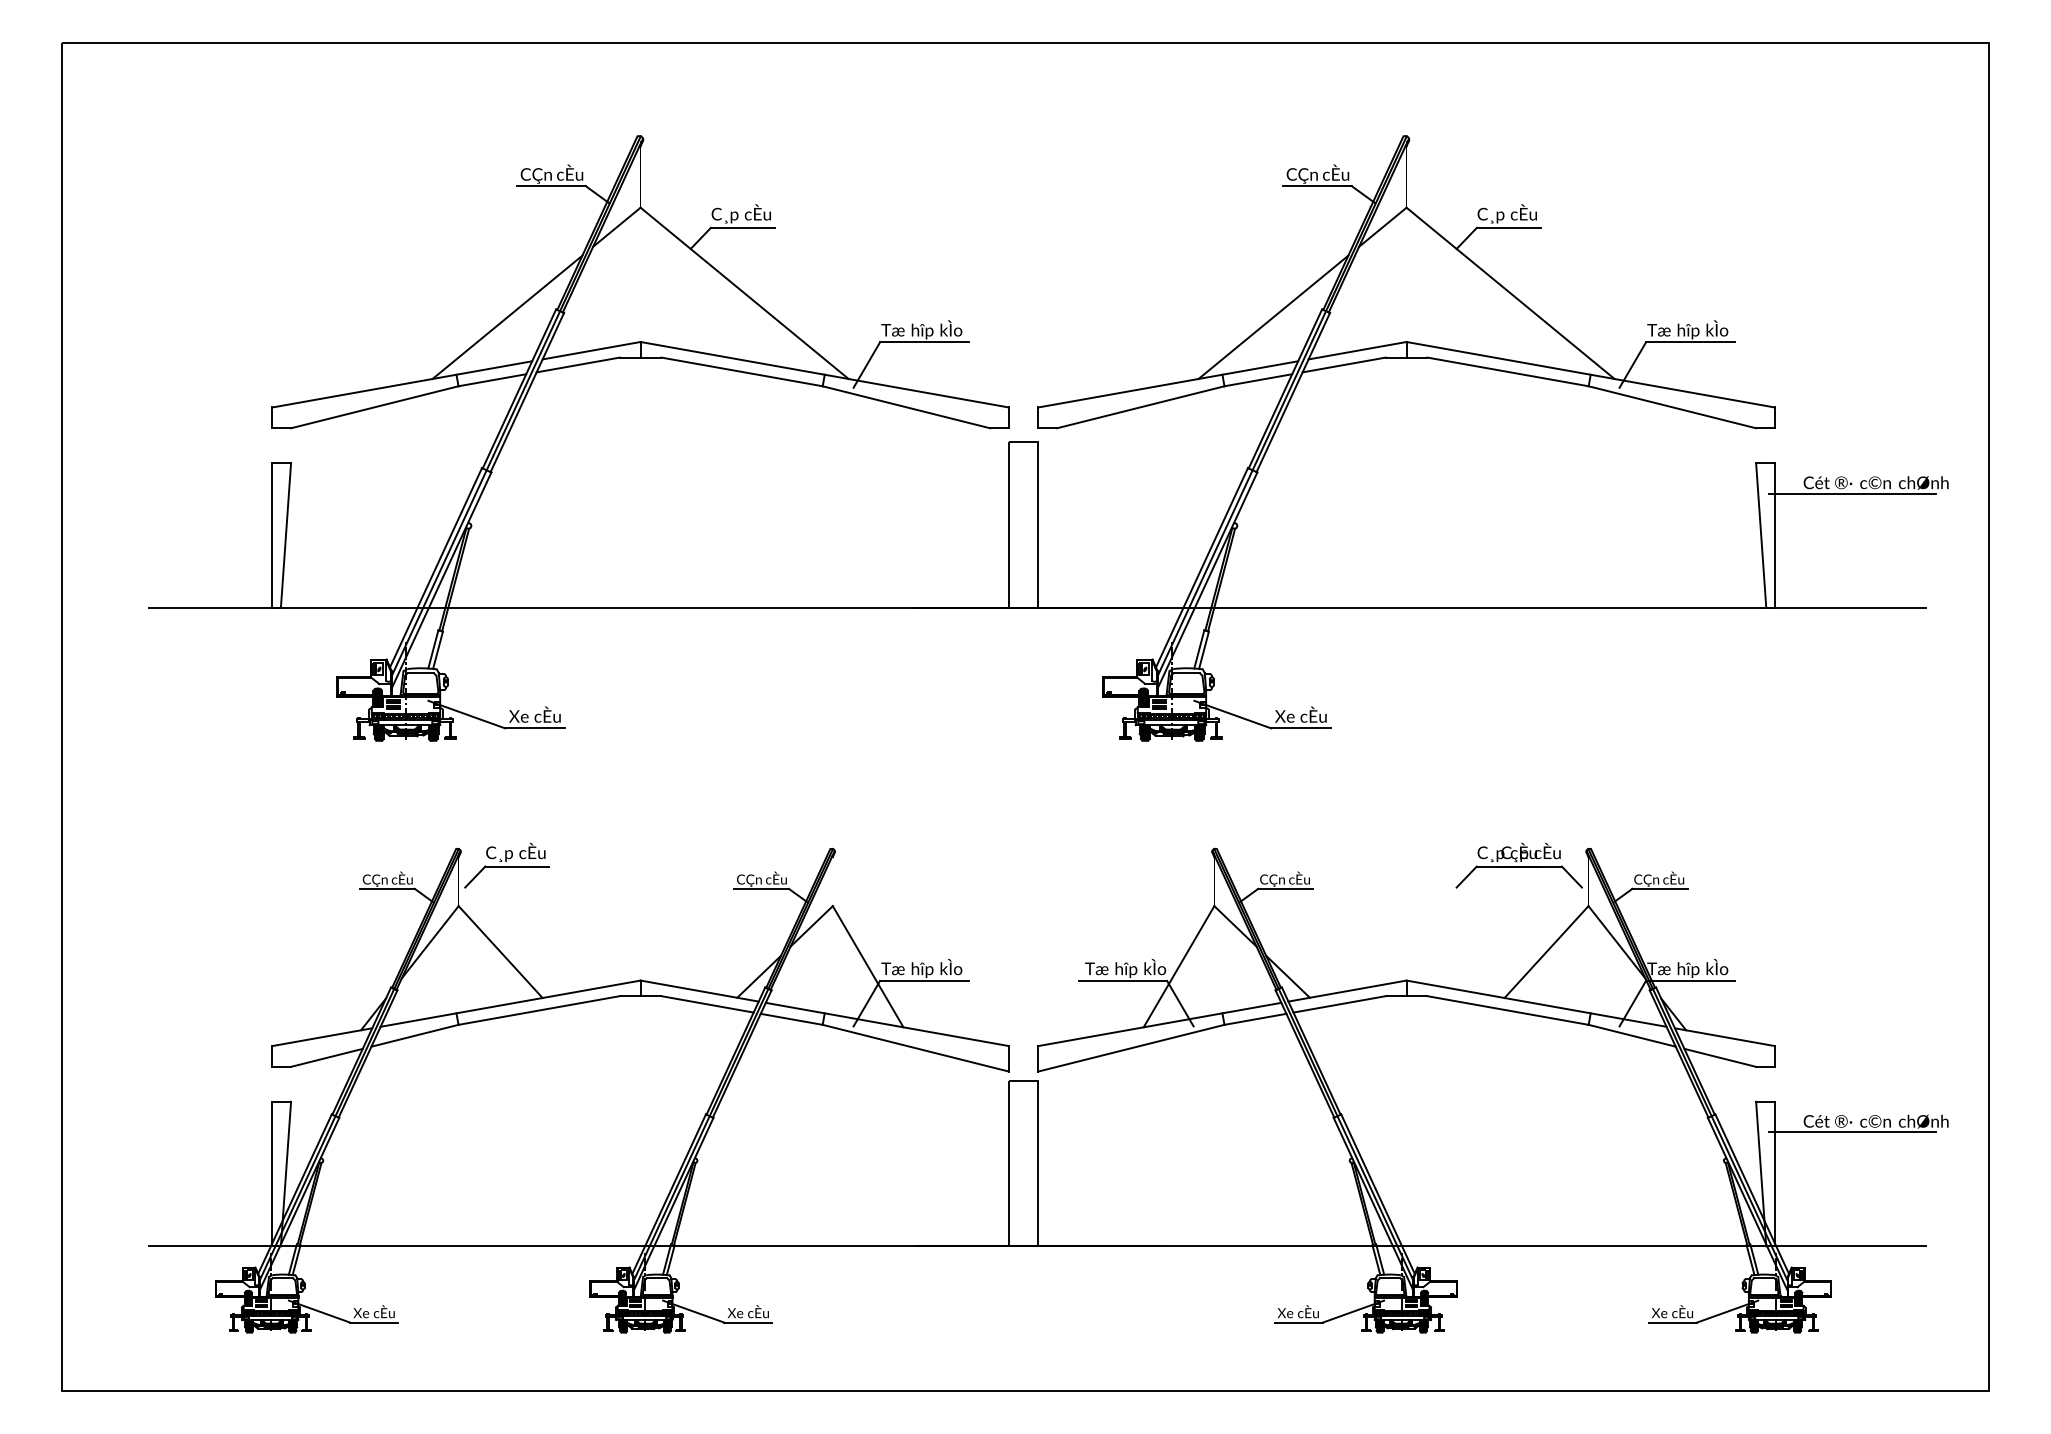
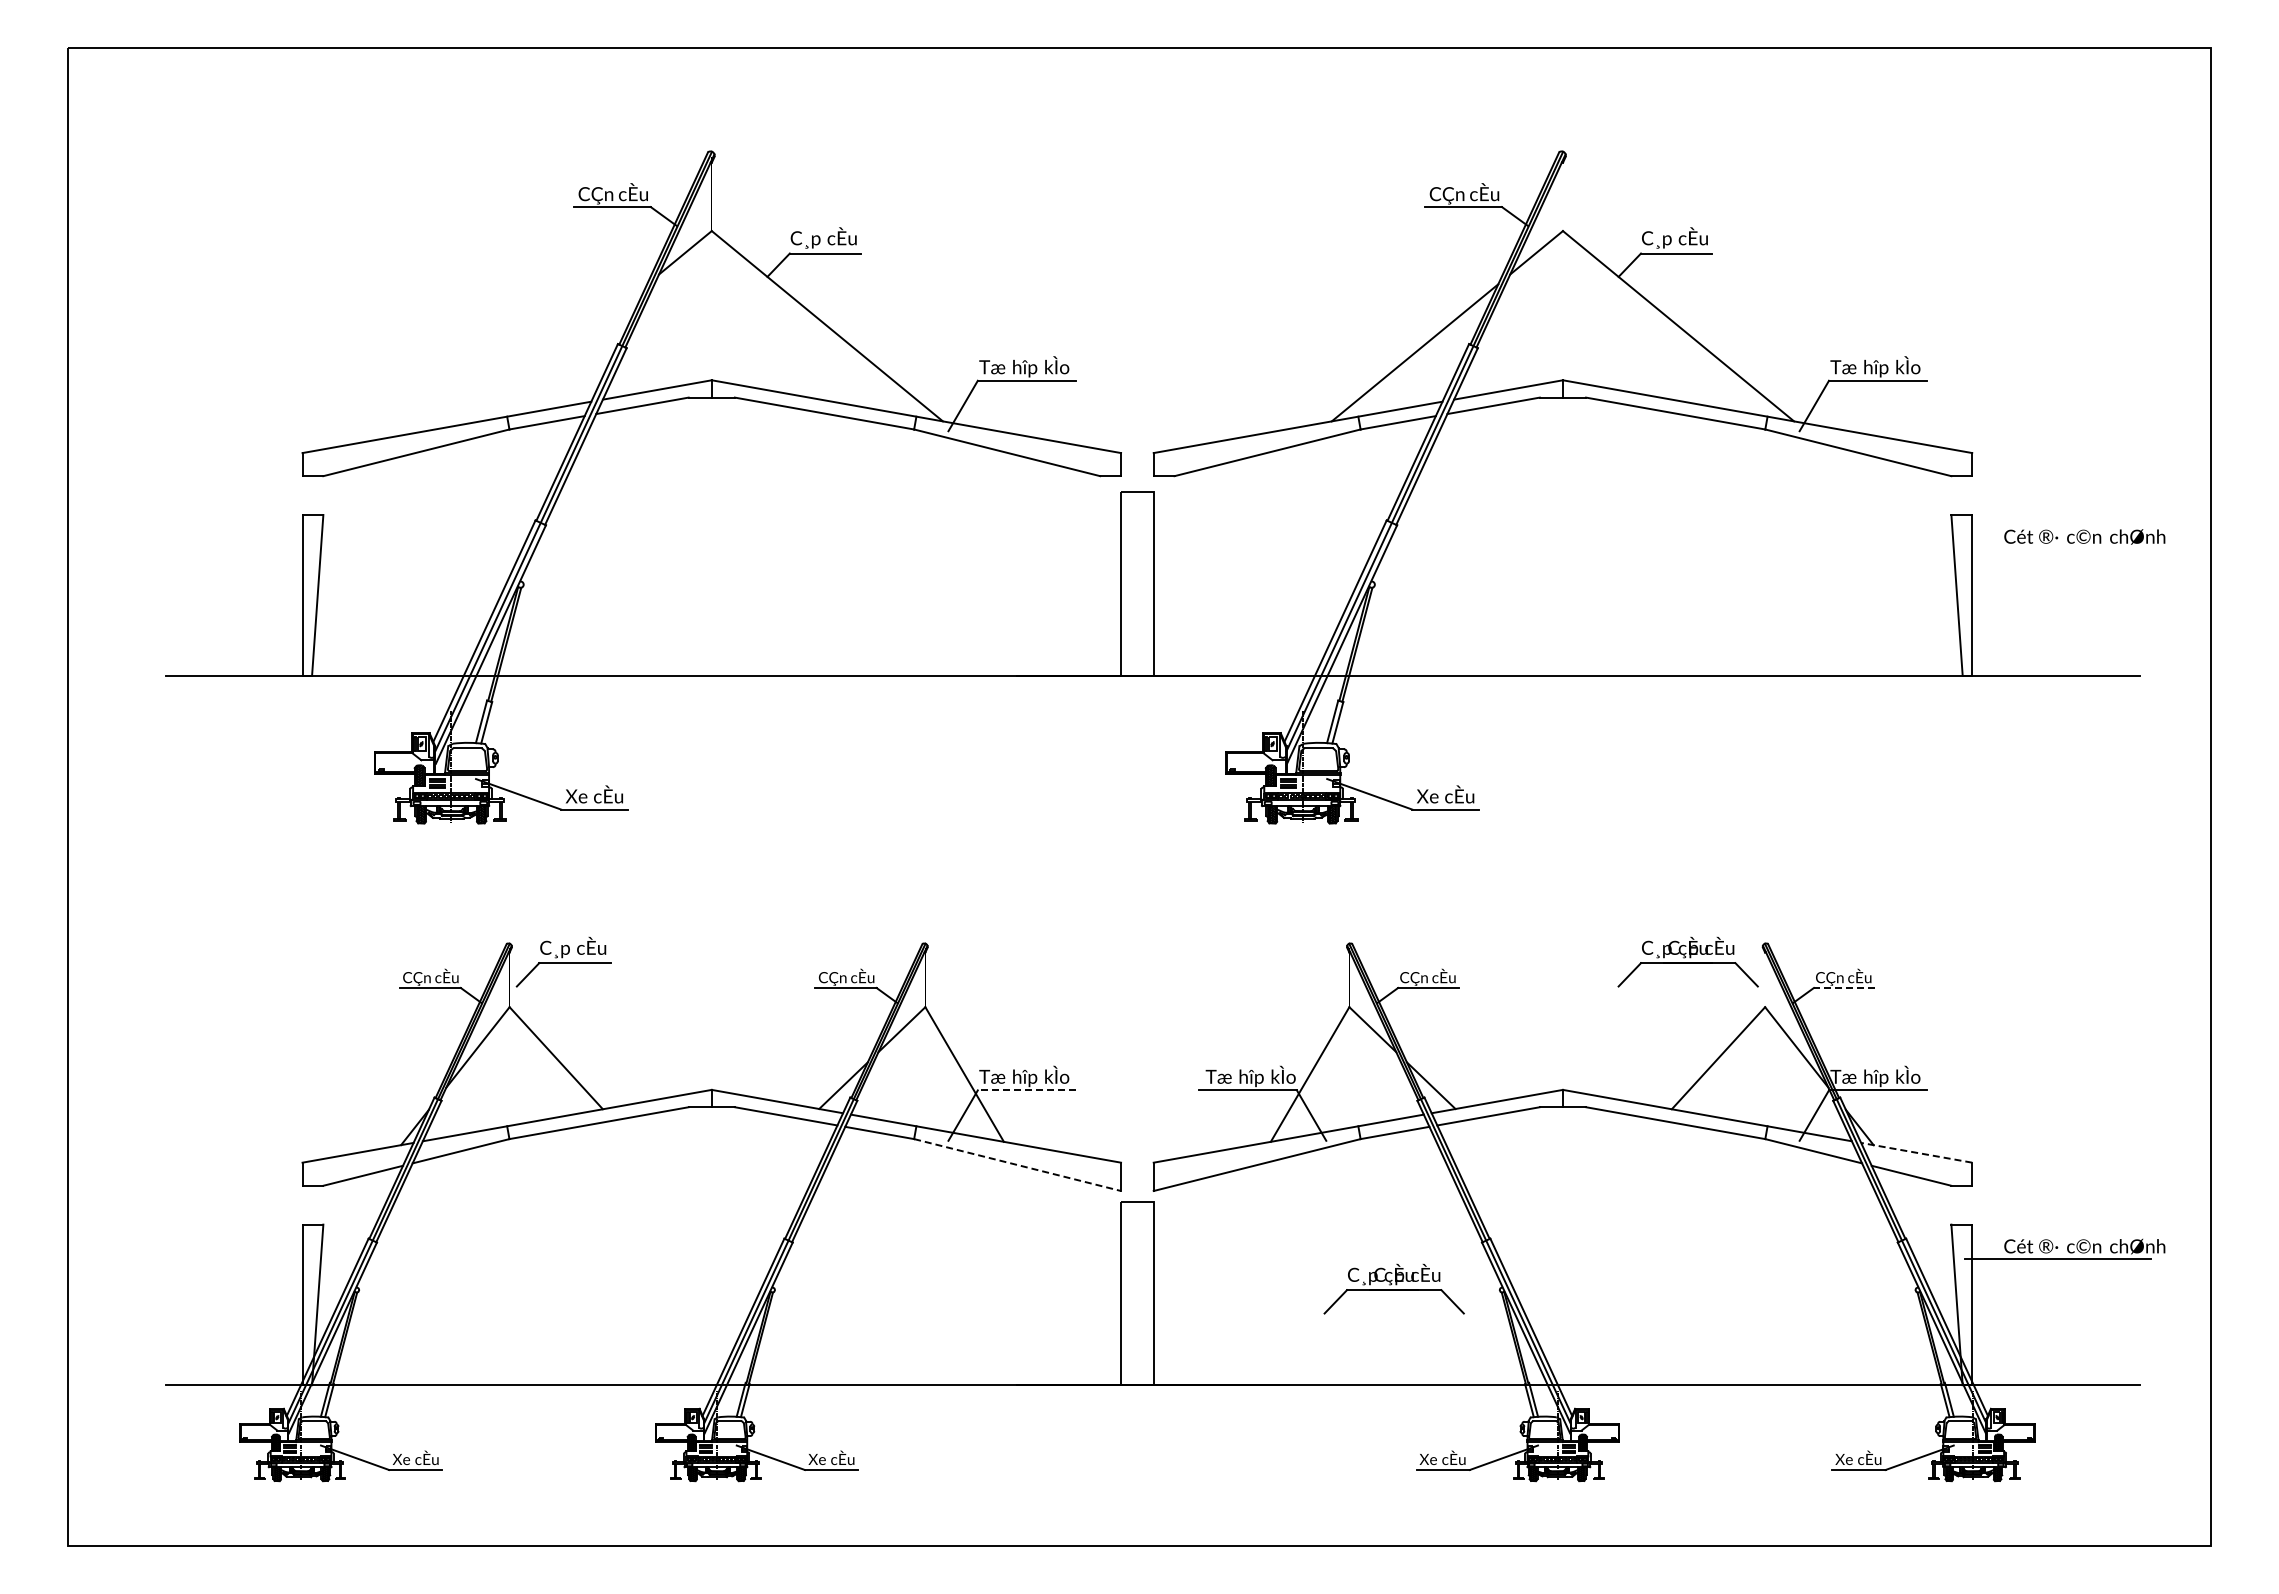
line: (507, 316) -> (563, 352), removed
line: (1851, 494) -> (2057, 549), removed
line: (1659, 888) -> (1844, 987), solid -> dashed
line: (923, 981) -> (1026, 1090), solid -> dashed
line: (1724, 1036) -> (1916, 1152), solid -> dashed
line: (915, 1048) -> (1017, 1165), solid -> dashed
part: (1254, 1159) -> (1393, 1288), added

